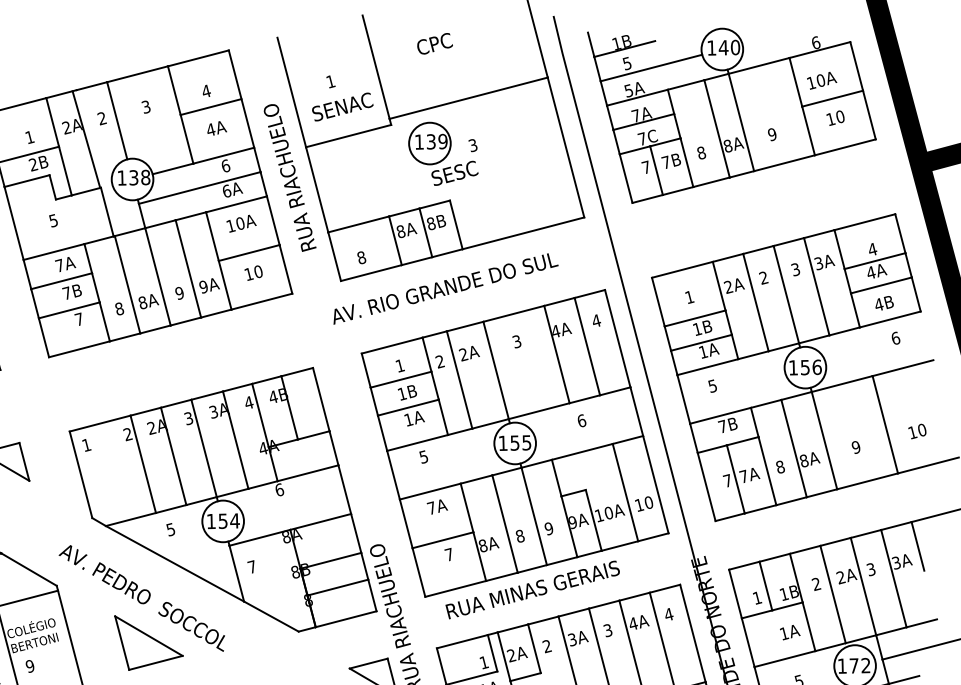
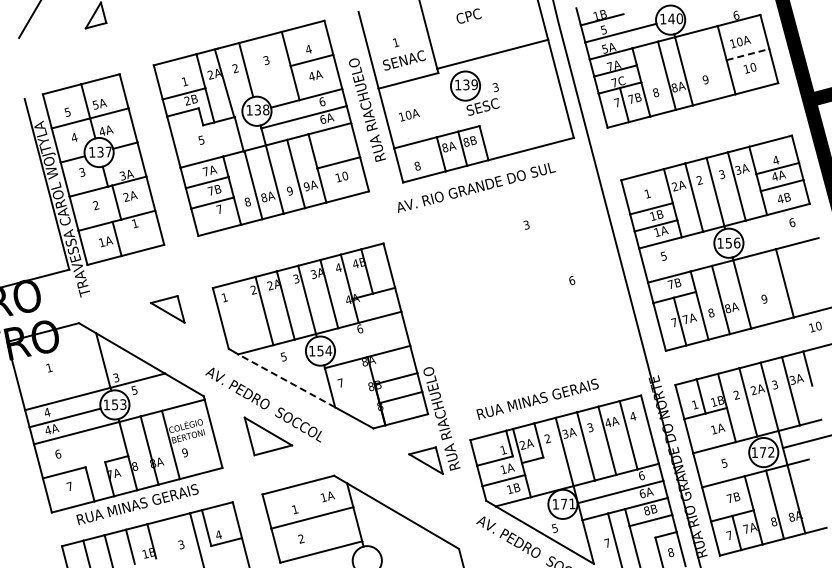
line: (833, 98) -> (748, 54), solid -> dashed
text: (241, 223) -> (409, 115), moved
text: (917, 430) -> (815, 326), moved
part: (514, 443) -> (524, 296), removed
line: (174, 563) -> (286, 380), solid -> dashed

